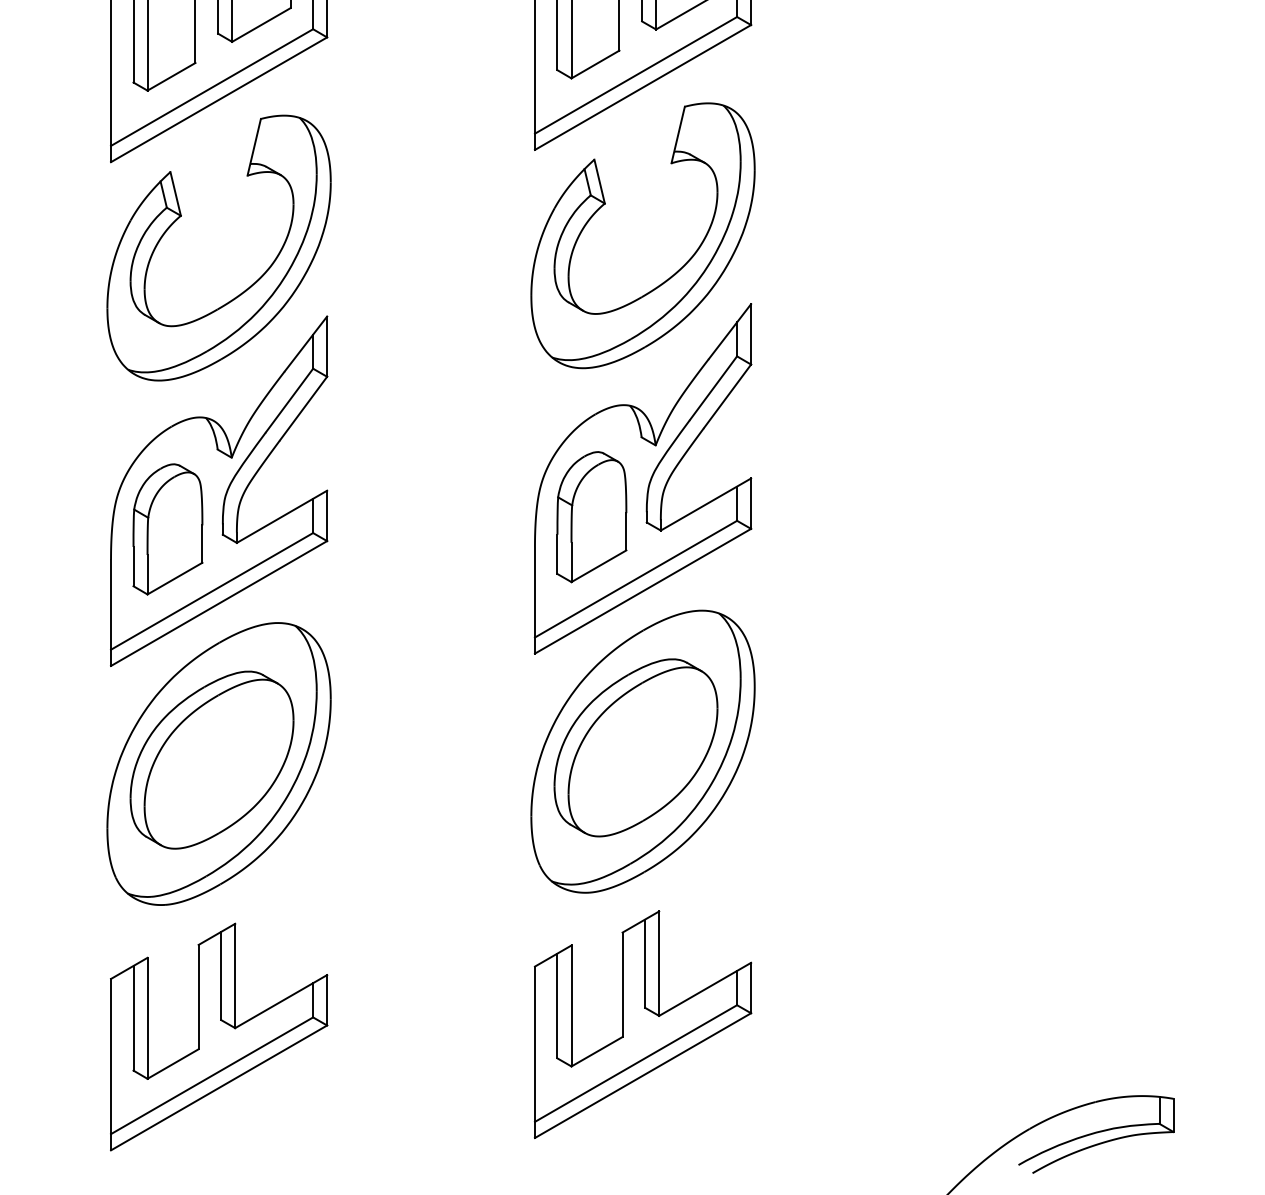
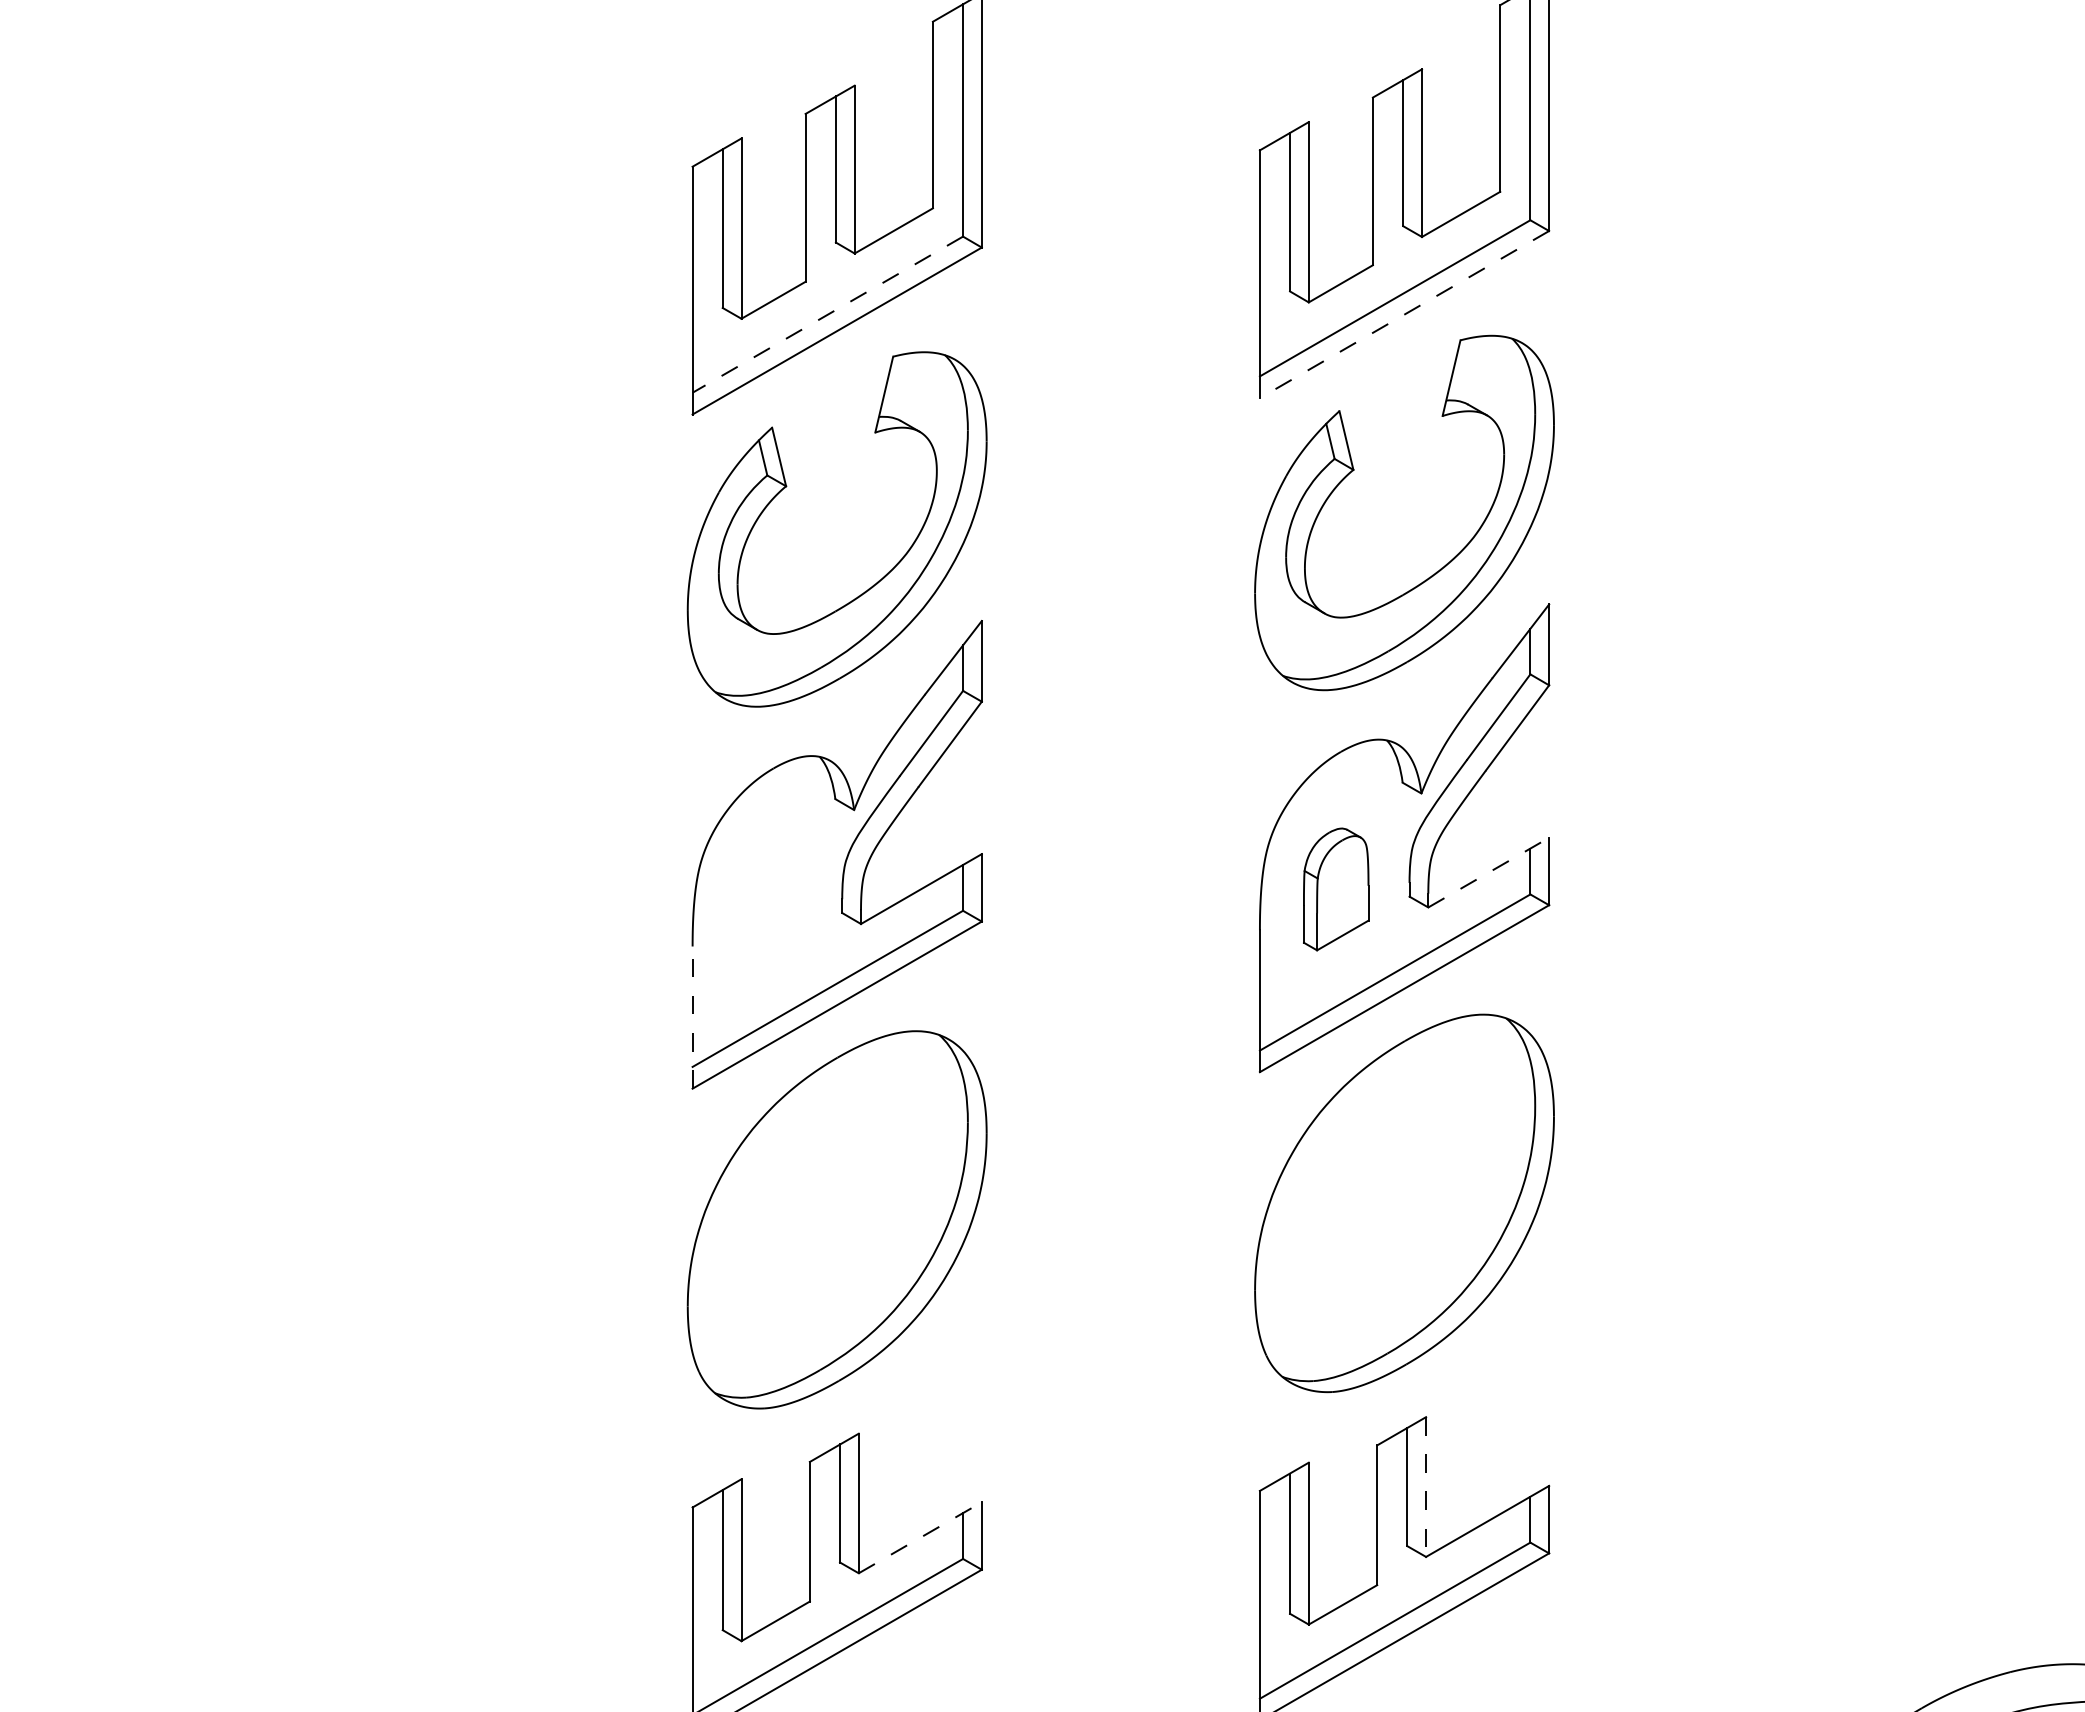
line: (211, 87) -> (827, 314), solid -> dashed
line: (643, 87) -> (1404, 314), solid -> dashed
line: (705, 504) -> (1488, 872), solid -> dashed
part: (592, 517) -> (1336, 889), size x0.7
part: (167, 529) -> (768, 905), removed
line: (110, 612) -> (692, 1017), solid -> dashed
part: (636, 747) -> (1395, 1197), removed
part: (211, 760) -> (827, 1214), removed
line: (659, 964) -> (1426, 1487), solid -> dashed
line: (281, 1001) -> (920, 1537), solid -> dashed

